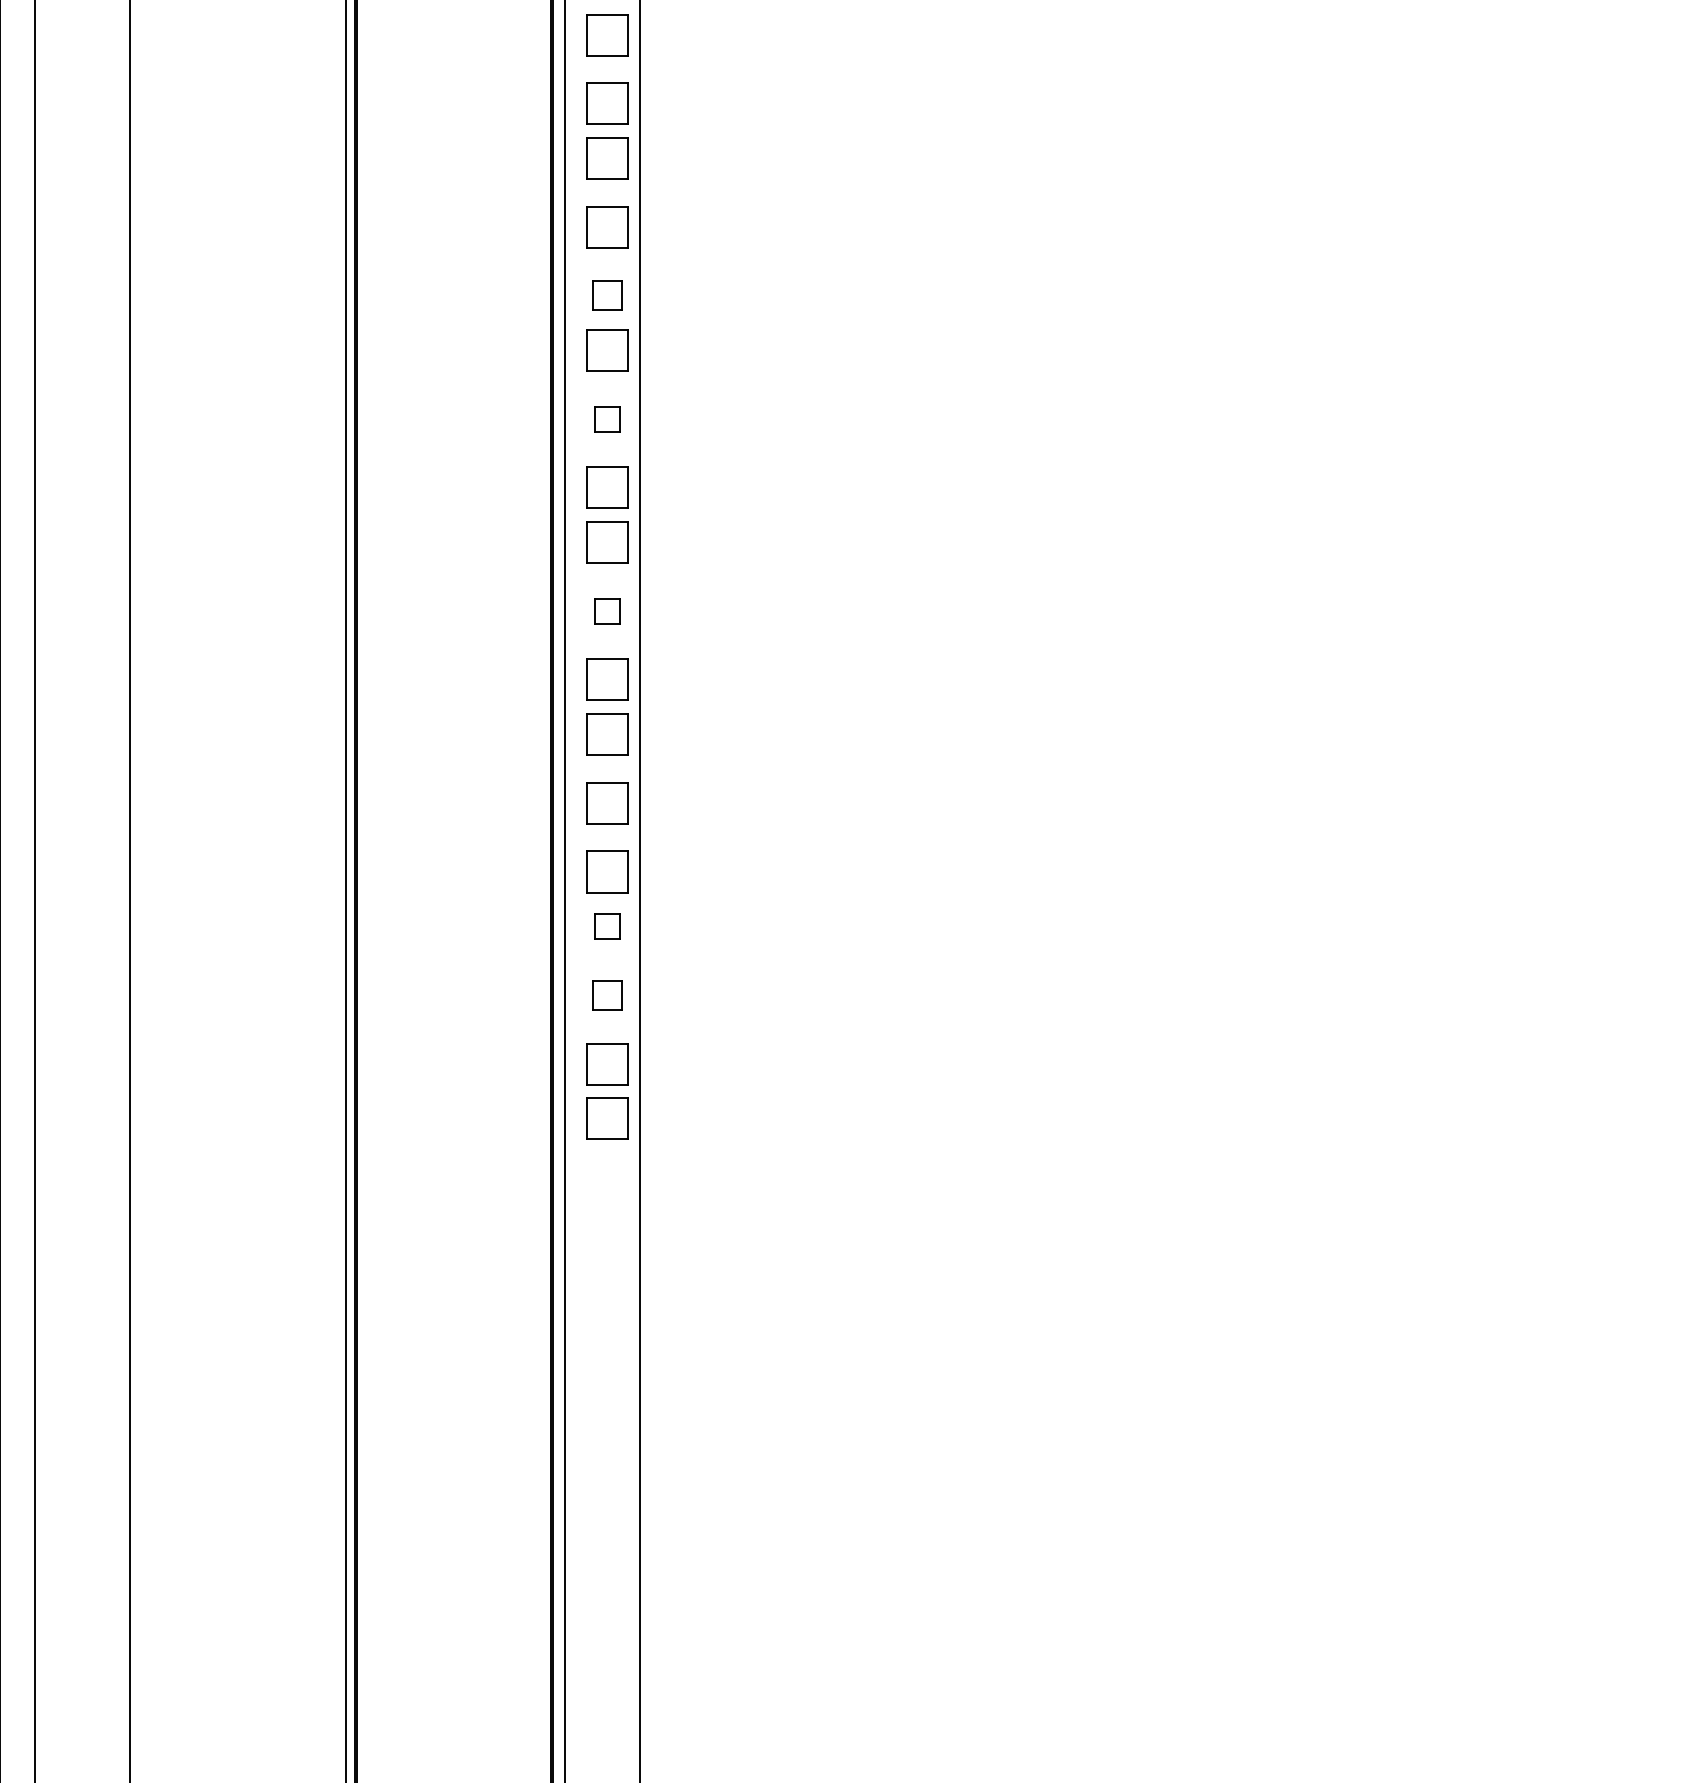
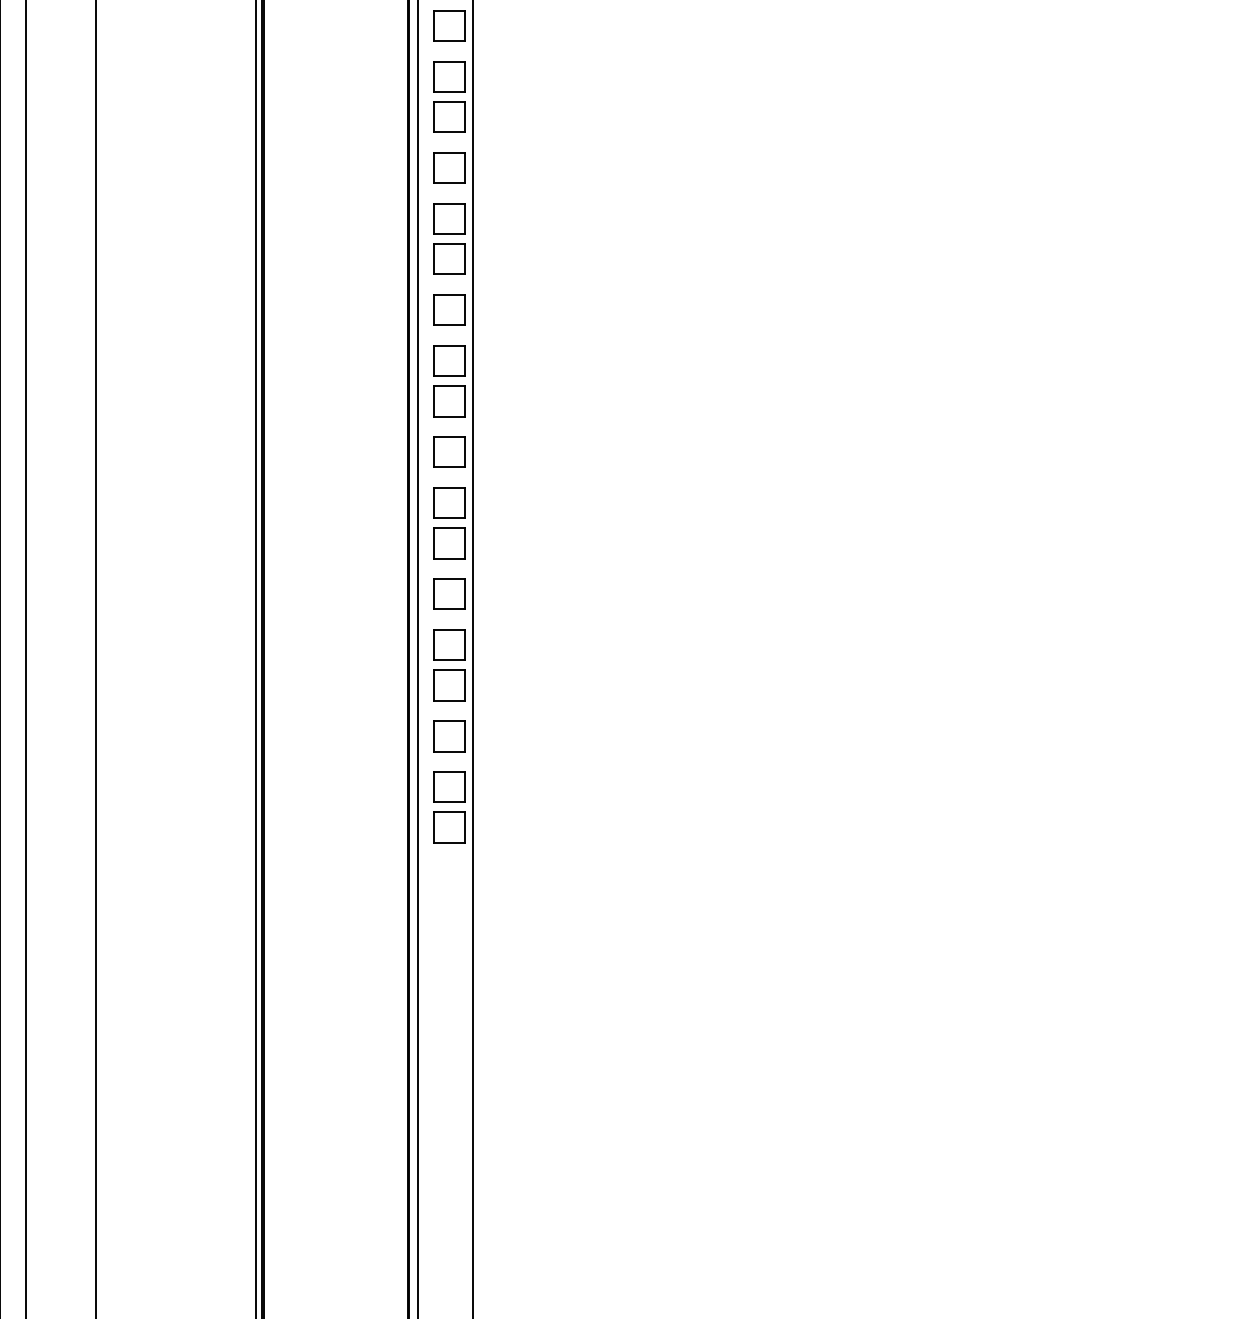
part: (607, 295) -> (449, 218), size x1.43
part: (607, 419) -> (449, 310), size x1.67
part: (607, 611) -> (449, 452), size x1.67
part: (607, 926) -> (449, 685), size x1.67
part: (607, 995) -> (449, 736), size x1.43

